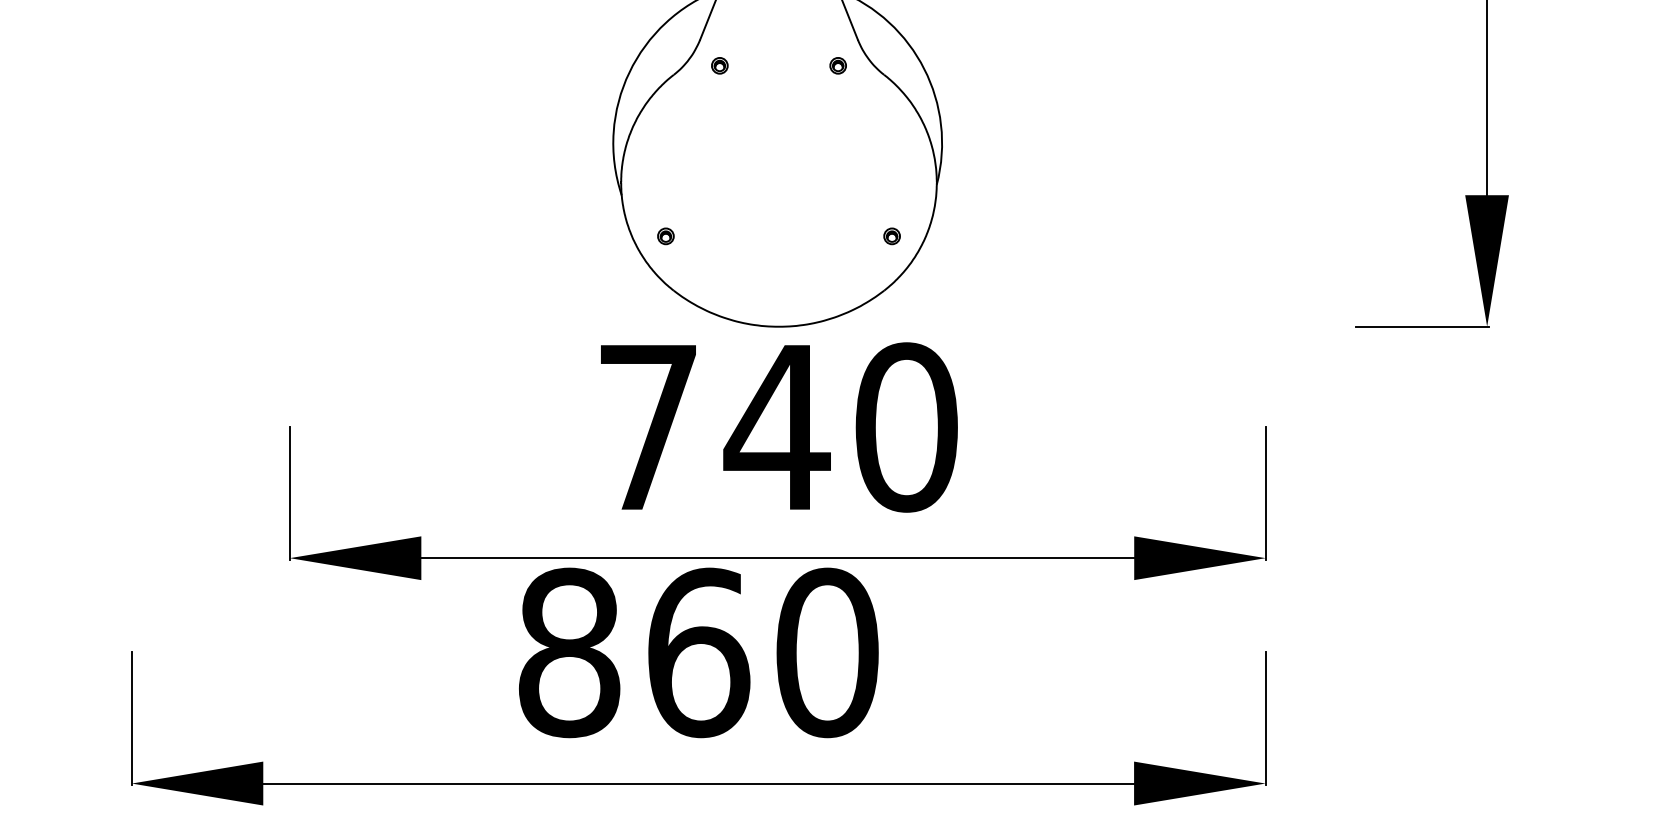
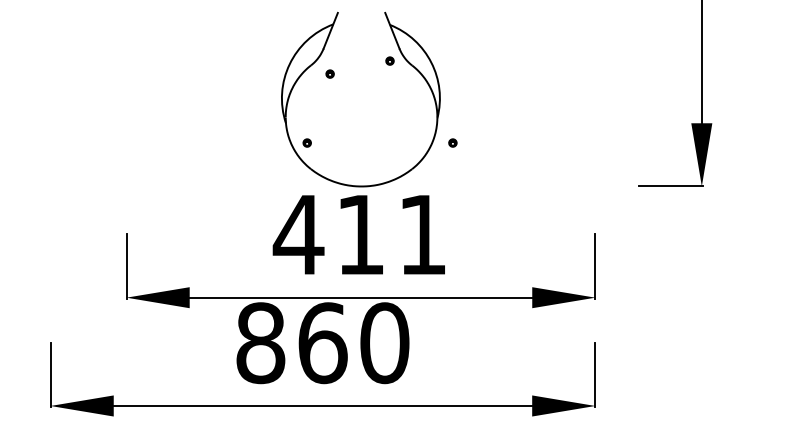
part: (718, 64) -> (329, 73), moved
part: (891, 235) -> (452, 142), moved
text: (774, 426) -> (359, 234), 740 -> 411

